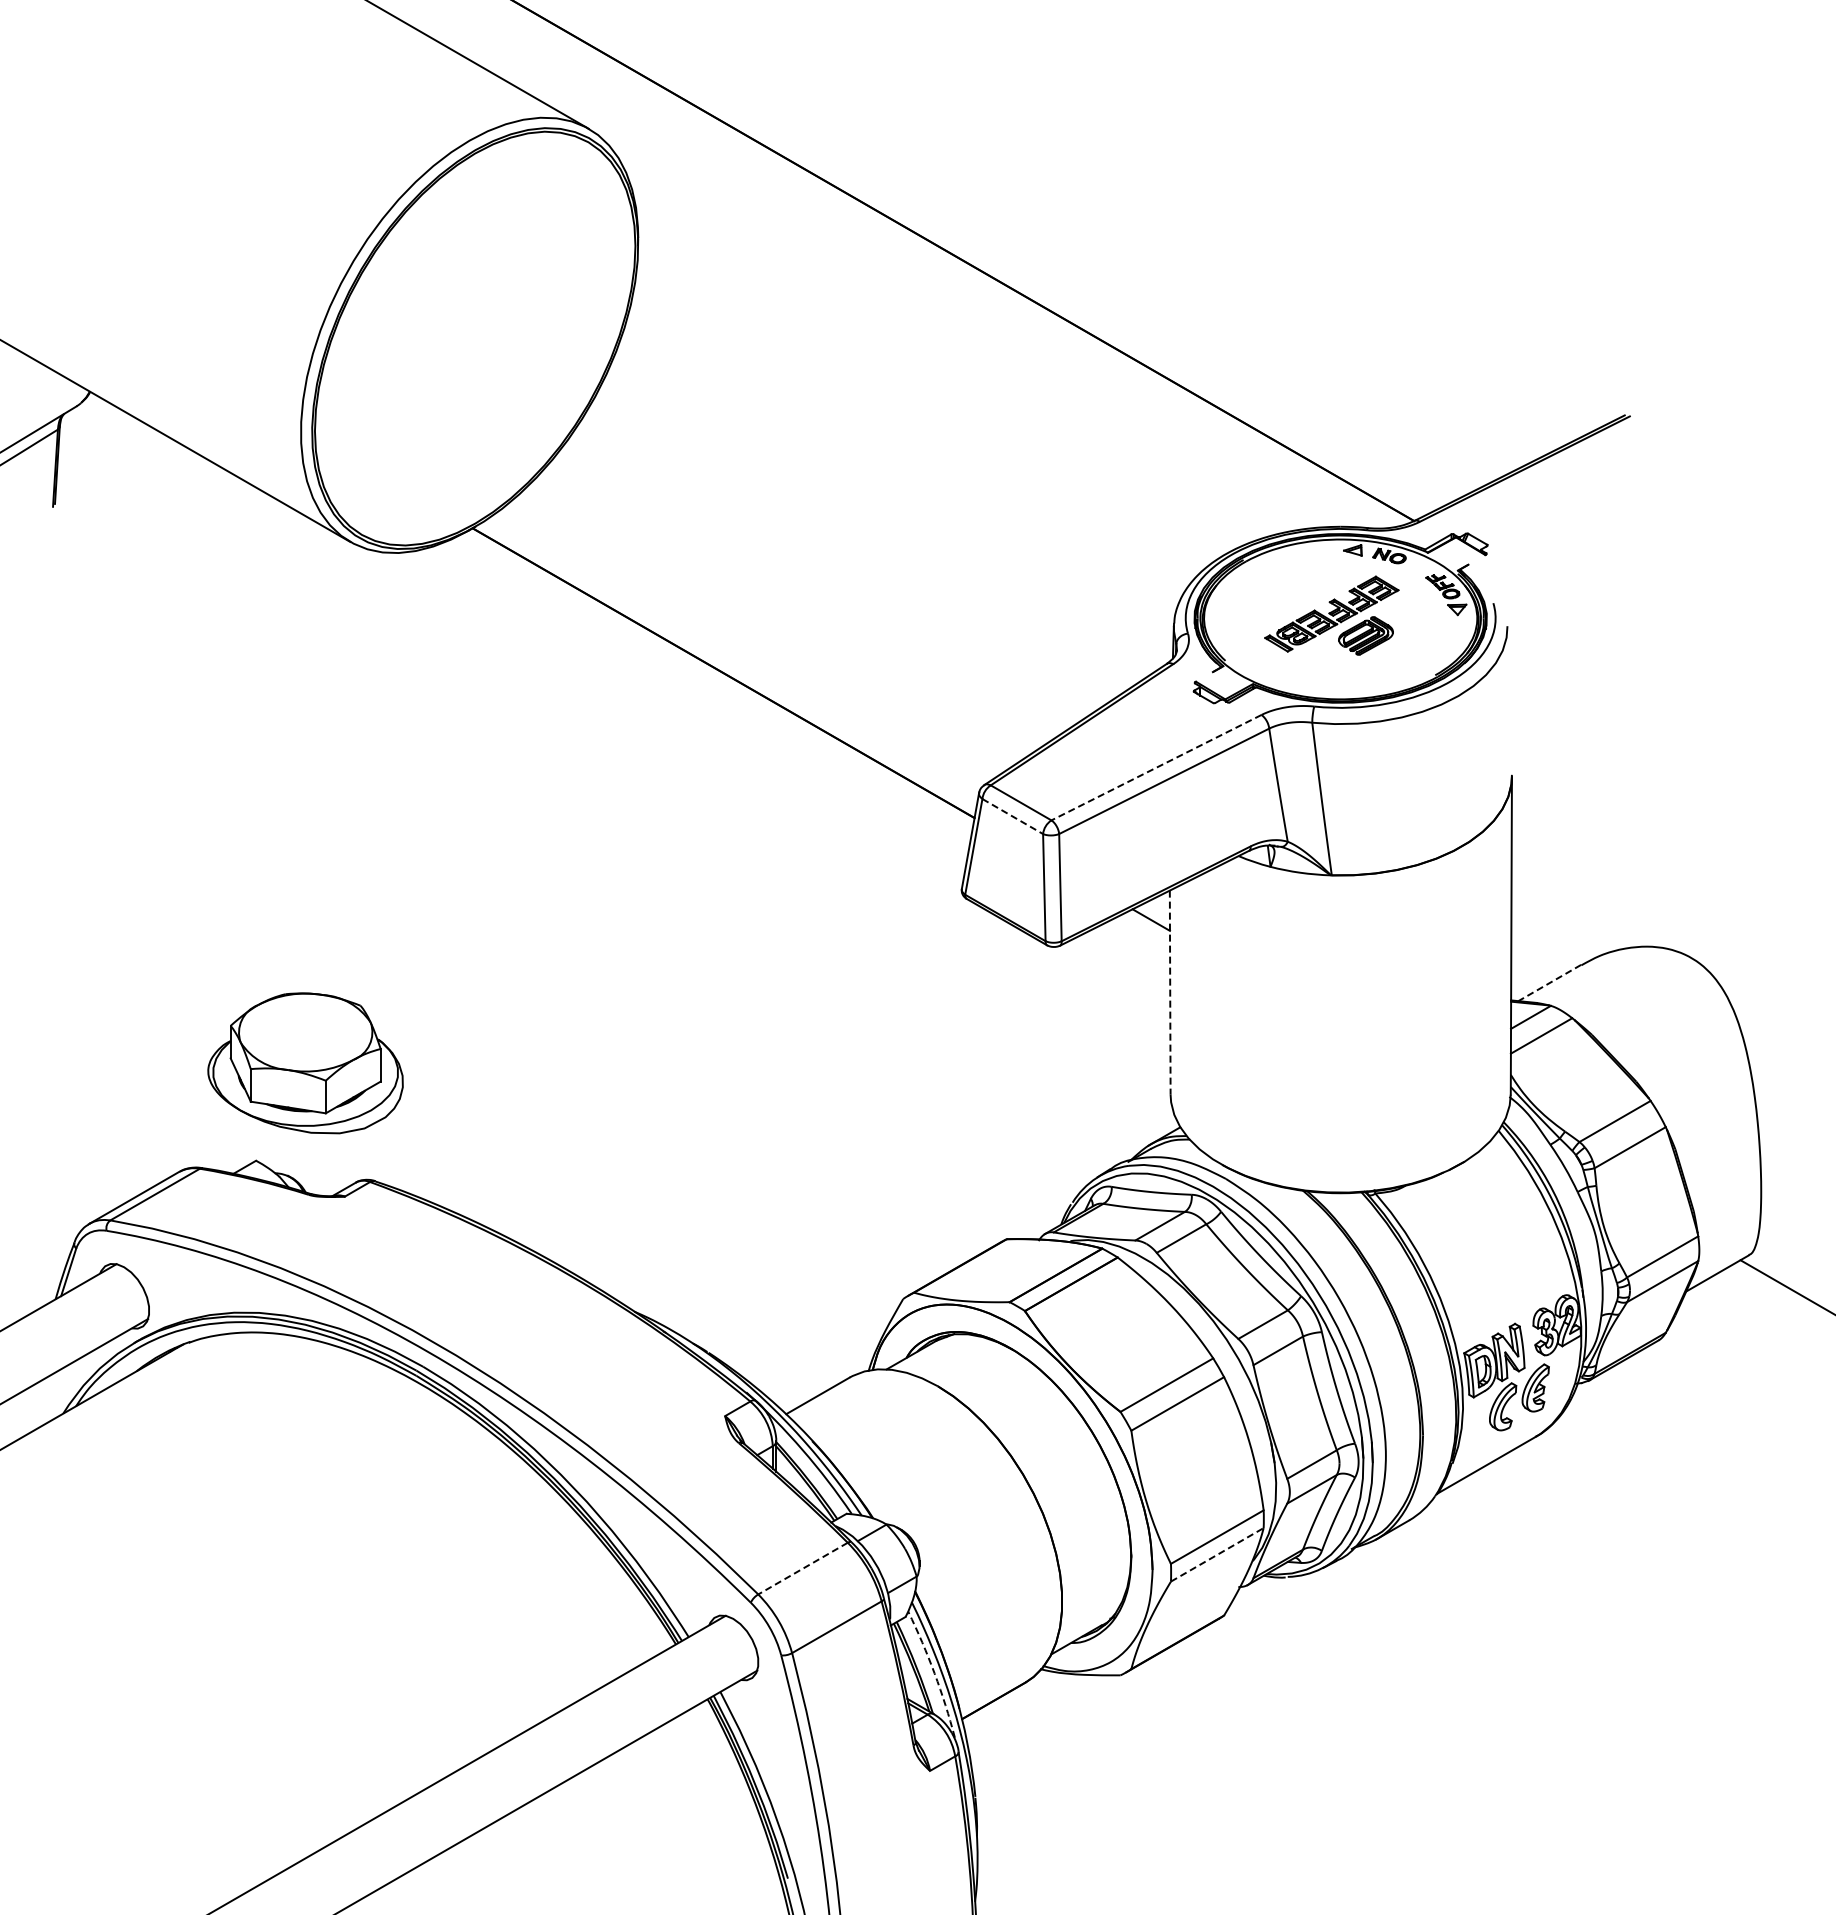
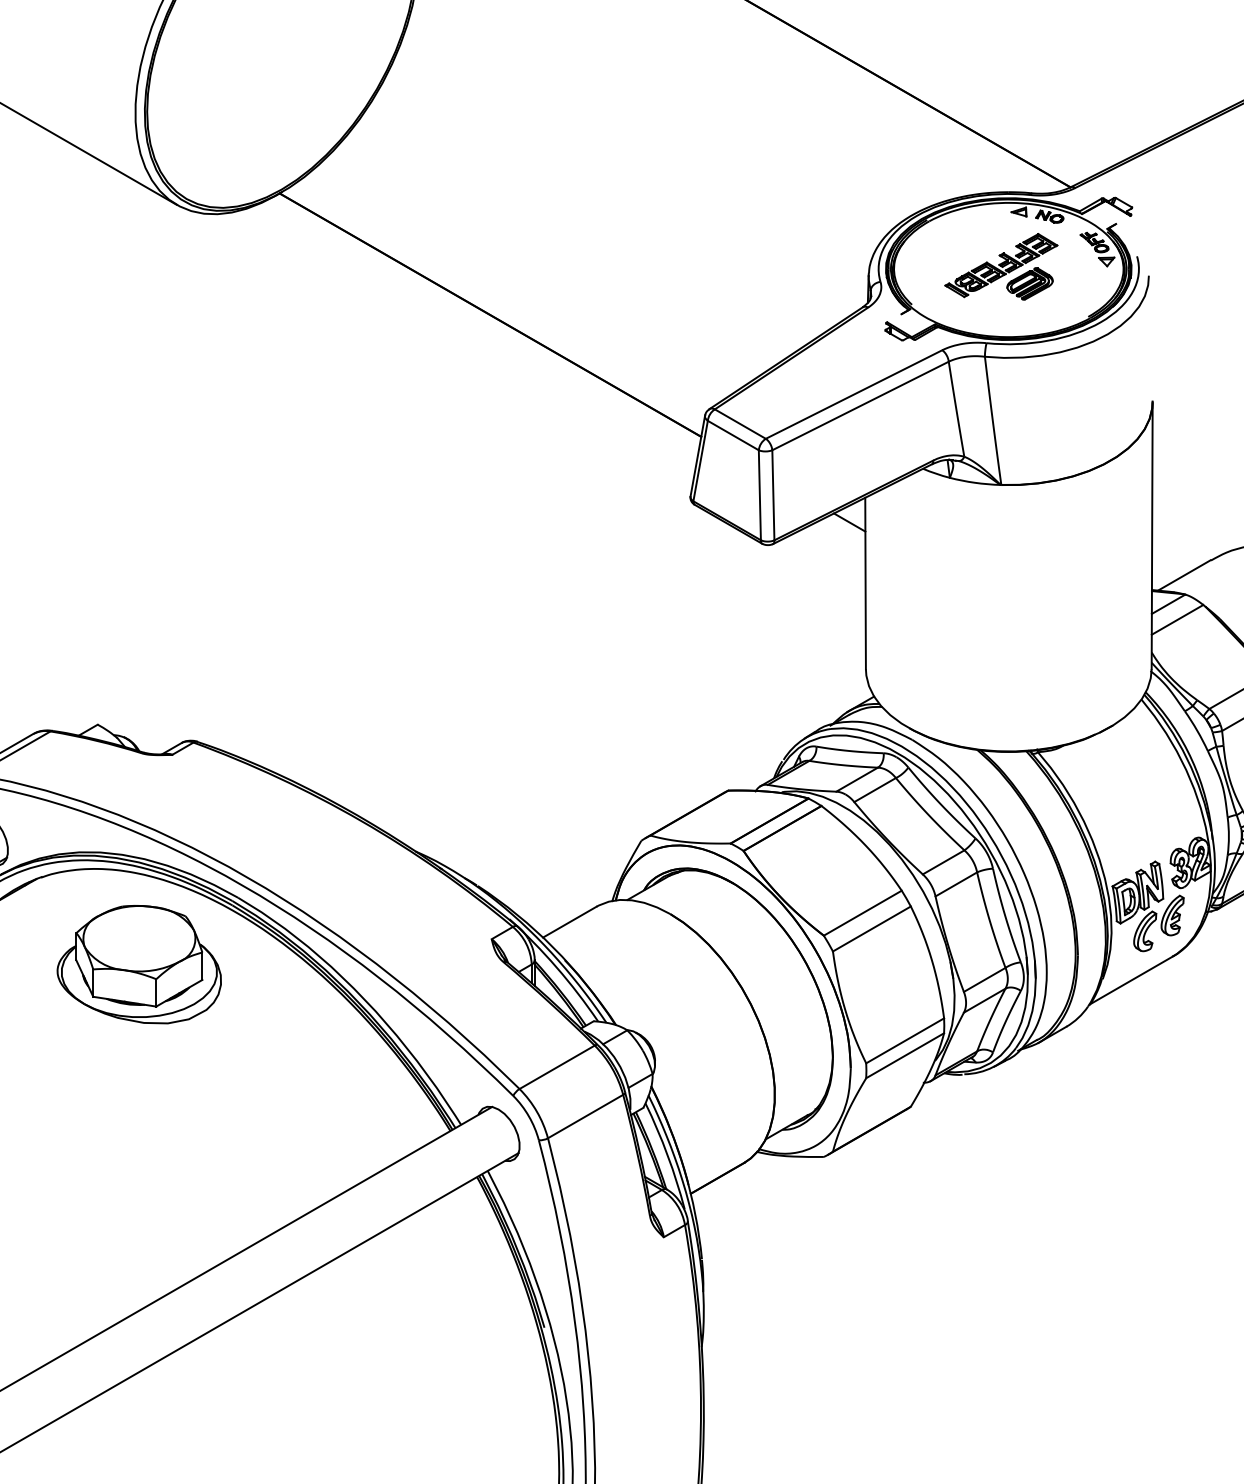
line: (1156, 767) -> (854, 394), dashed -> solid
line: (1013, 816) -> (733, 435), dashed -> solid
line: (1549, 983) -> (1184, 575), dashed -> solid
line: (1170, 993) -> (865, 584), dashed -> solid
part: (305, 1063) -> (139, 964), moved
line: (1217, 1554) -> (905, 1055), dashed -> solid
line: (803, 1568) -> (557, 1067), dashed -> solid
arc: (934, 1673) -> (667, 1155), dashed -> solid

